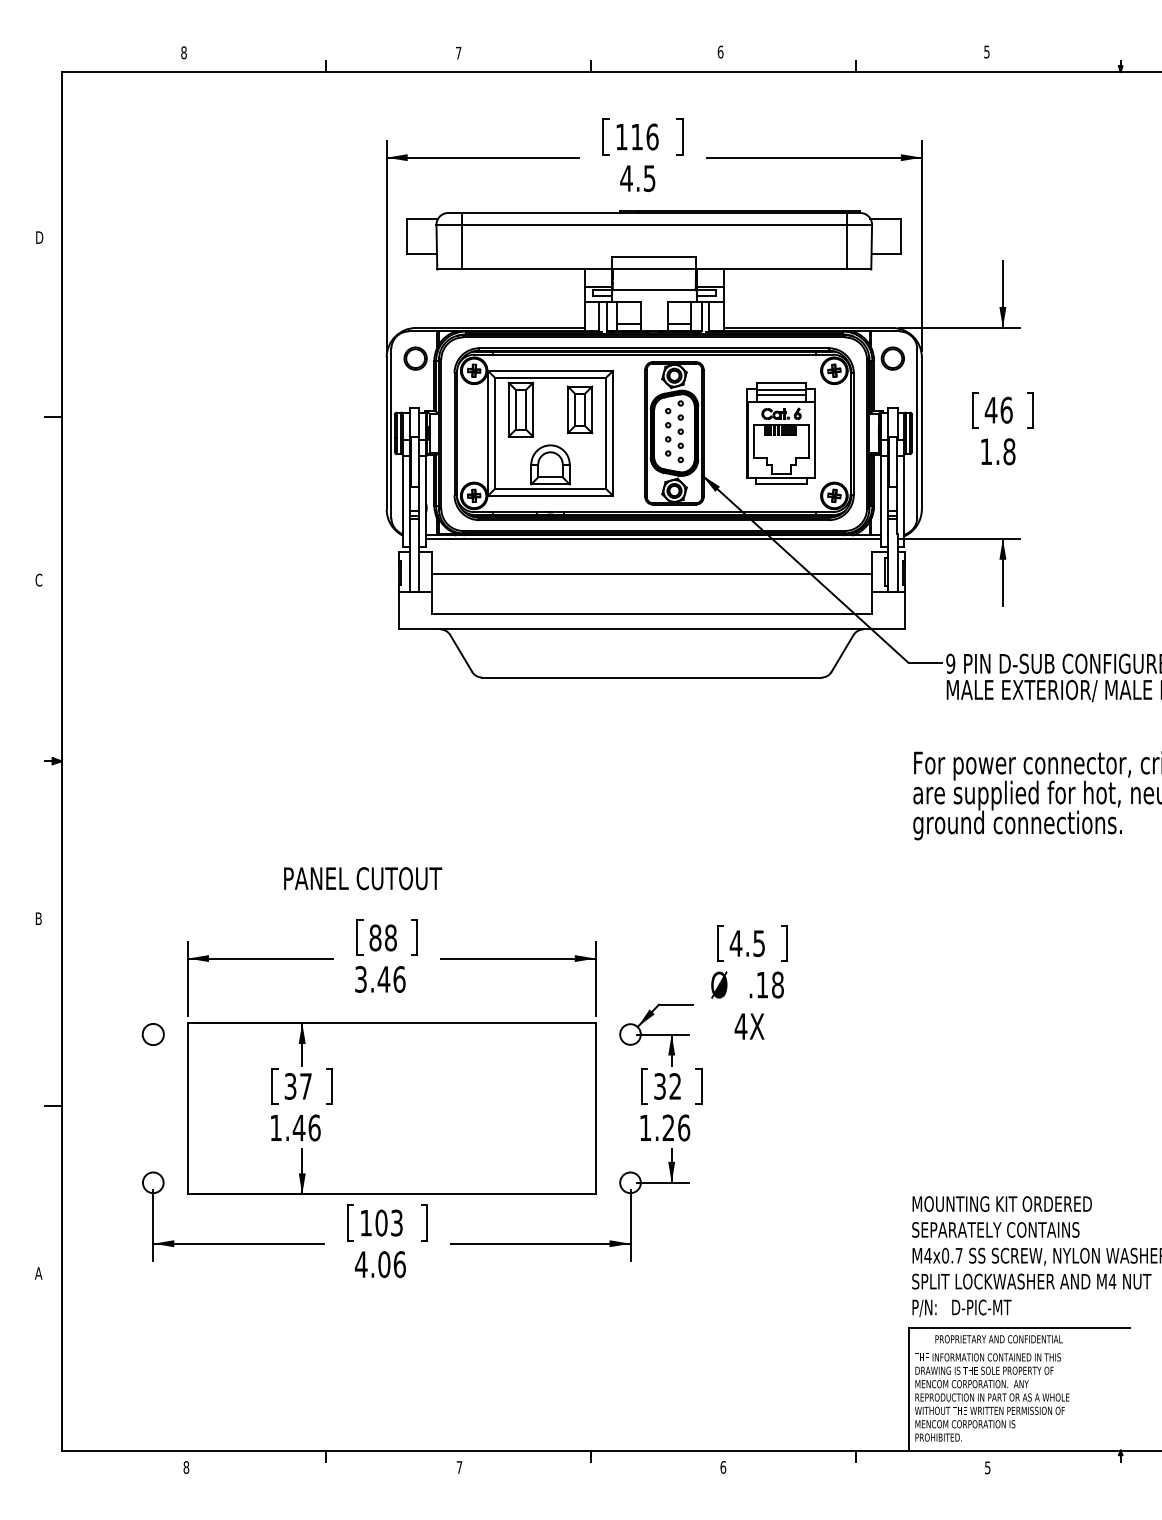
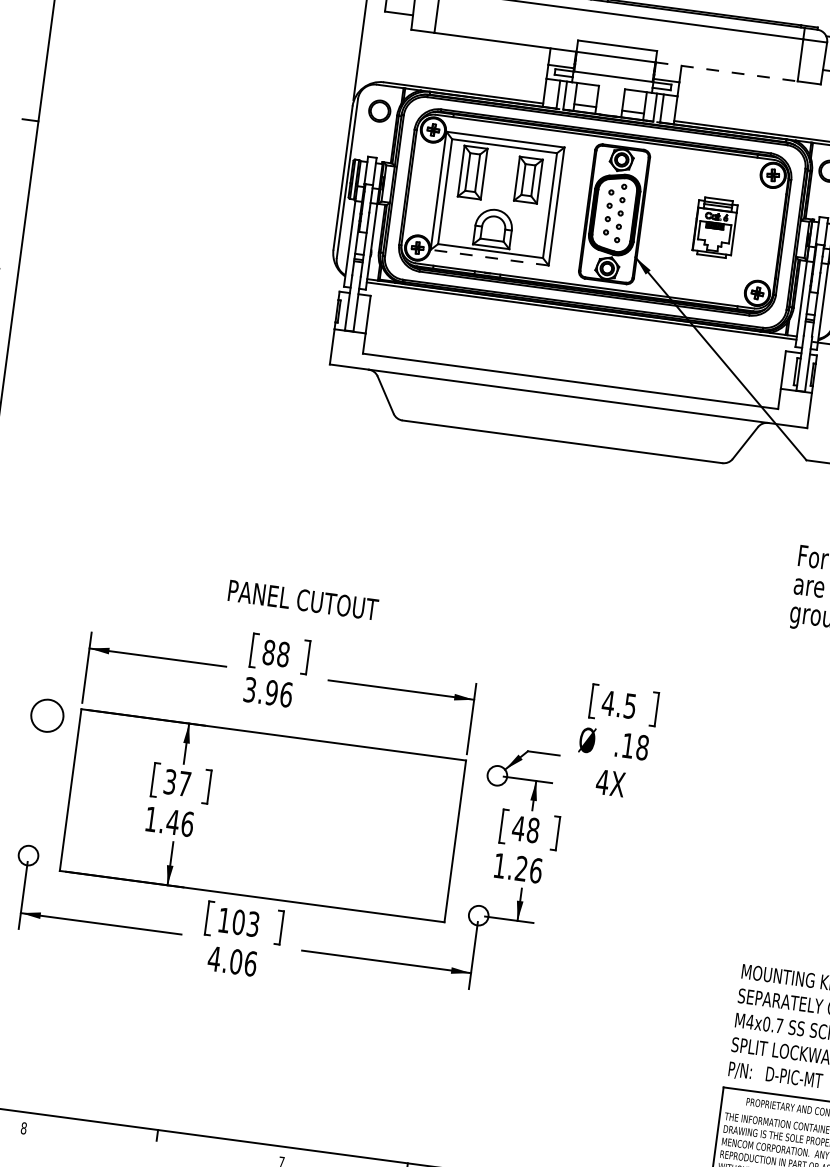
line: (771, 269) -> (726, 71), solid -> dashed
part: (780, 433) -> (714, 227), size x0.6
line: (550, 495) -> (489, 257), solid -> dashed
line: (651, 573) -> (575, 343), removed
text: (363, 878) -> (303, 600), moved
text: (383, 979) -> (271, 692), 3.46 -> 3.96
circle: (152, 1034) -> (46, 715), size x1.6
text: (667, 1086) -> (525, 829), 32 -> 48

